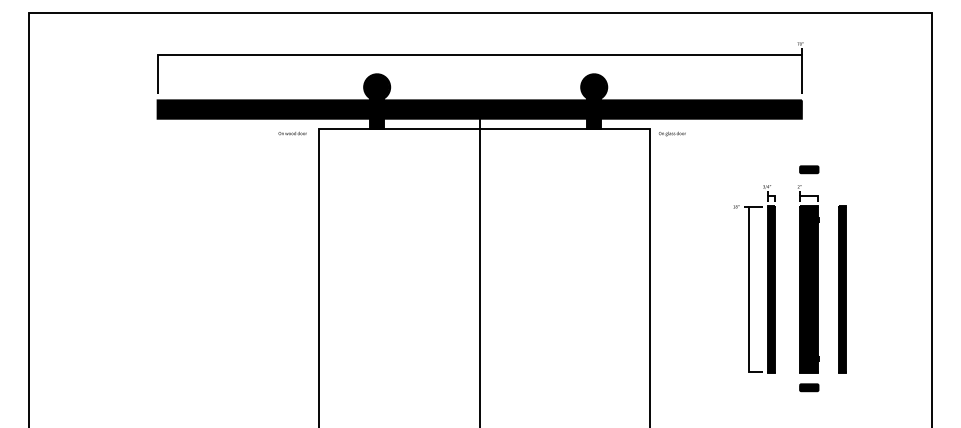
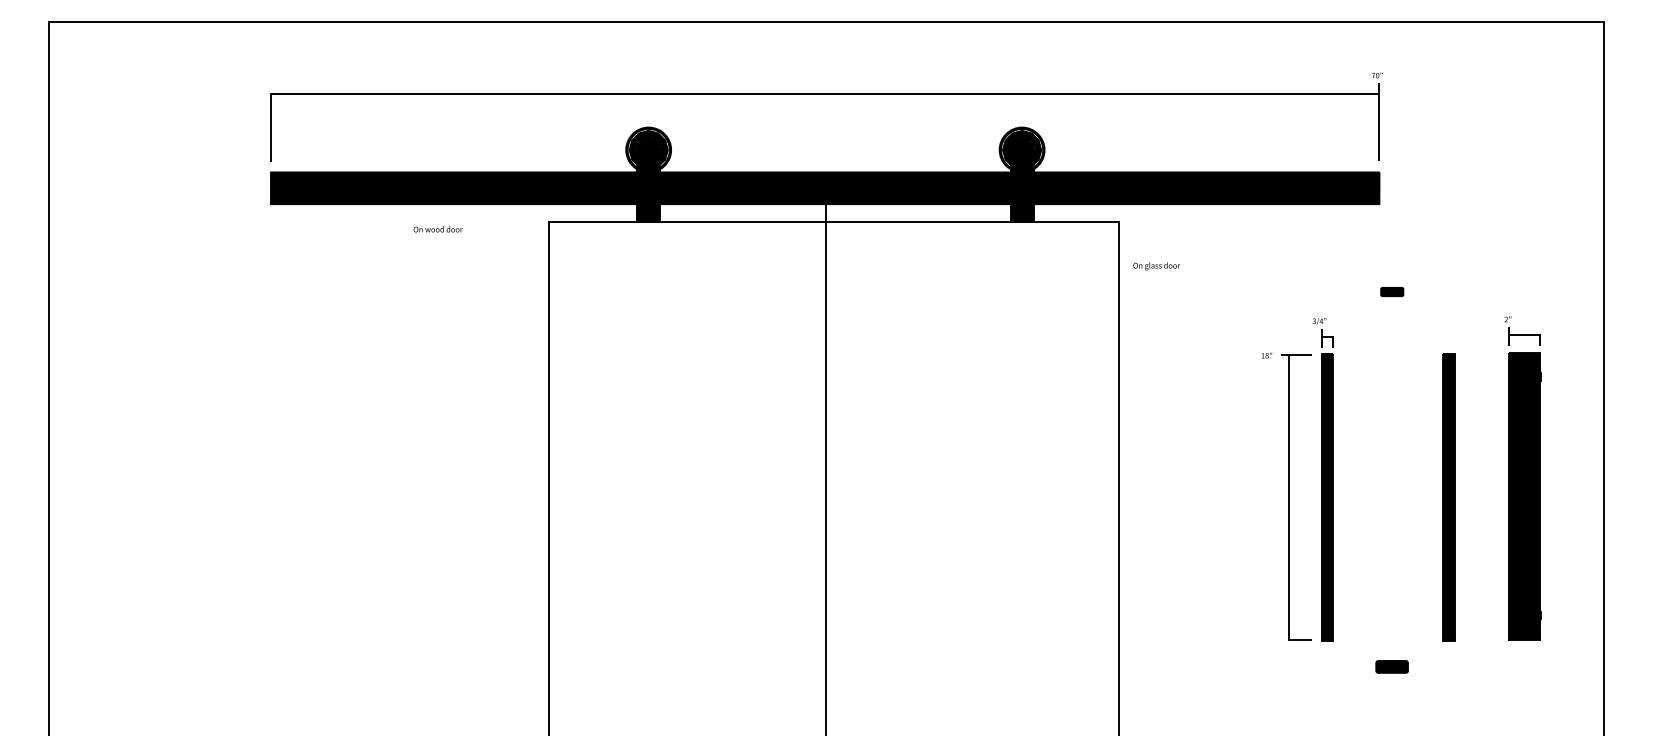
text: (292, 133) -> (437, 229), moved
text: (671, 133) -> (1155, 265), moved
part: (809, 169) -> (1392, 291), size x0.7
part: (808, 279) -> (1523, 478), moved

